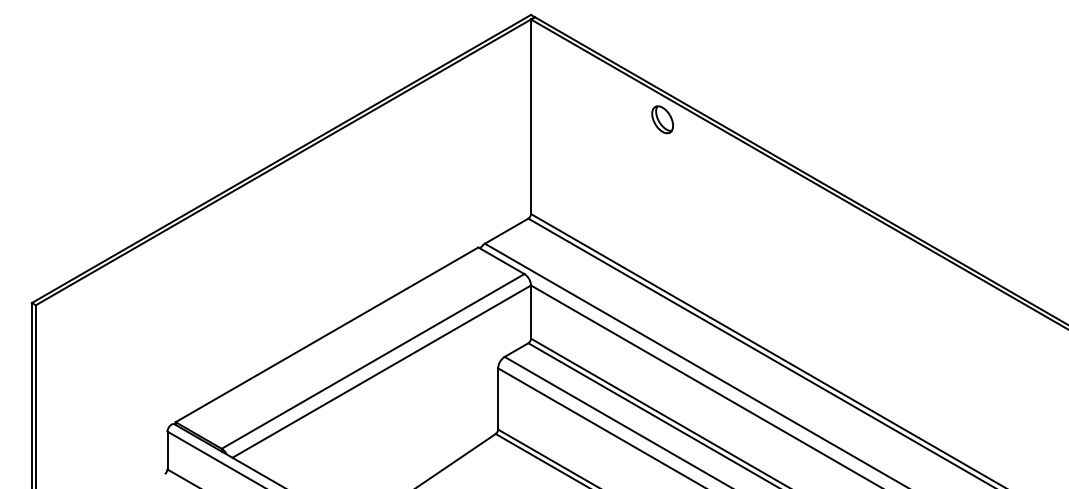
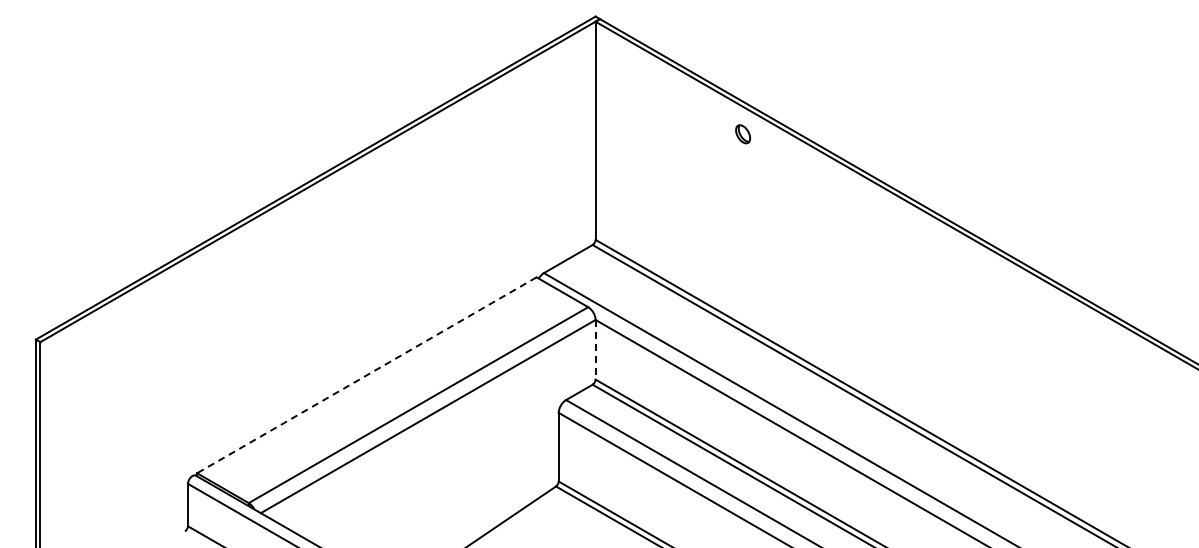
part: (662, 120) -> (742, 134), size x0.6
line: (530, 311) -> (595, 349), solid -> dashed
line: (326, 335) -> (366, 375), solid -> dashed

